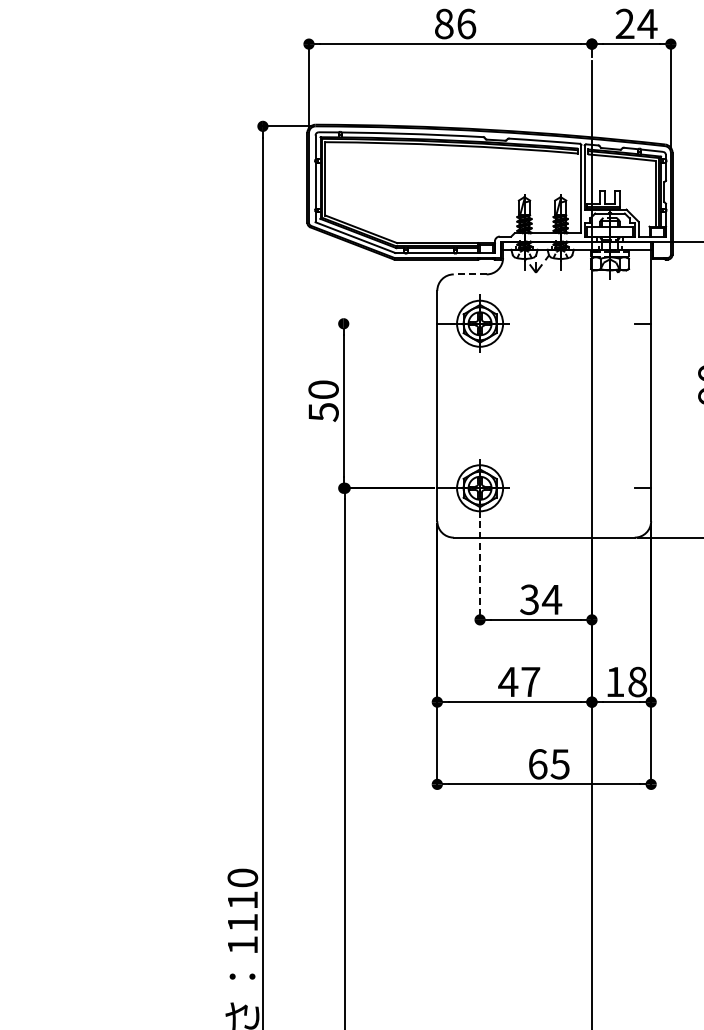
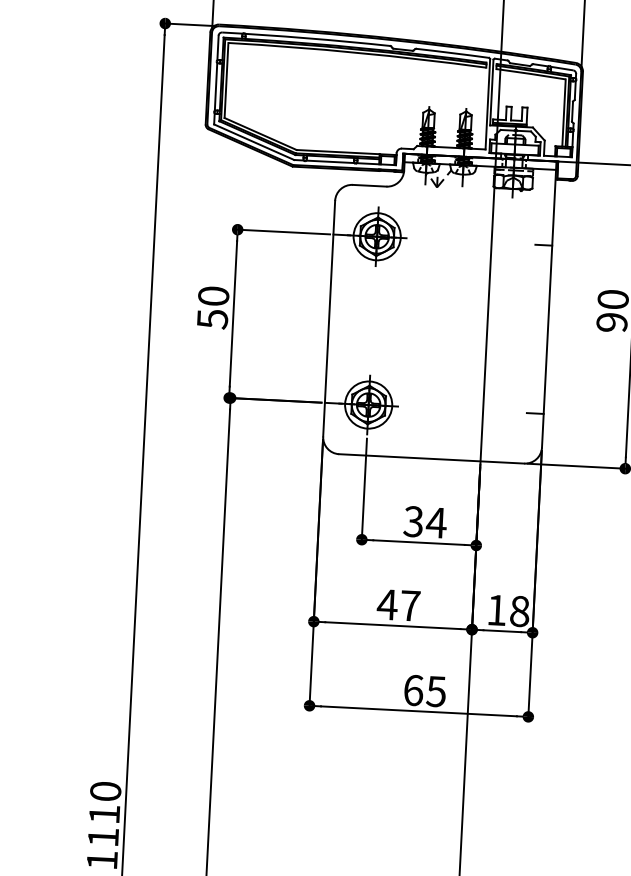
line: (469, 274) -> (368, 185), dashed -> solid
line: (387, 323) -> (282, 231), added
line: (480, 572) -> (364, 491), dashed -> solid

